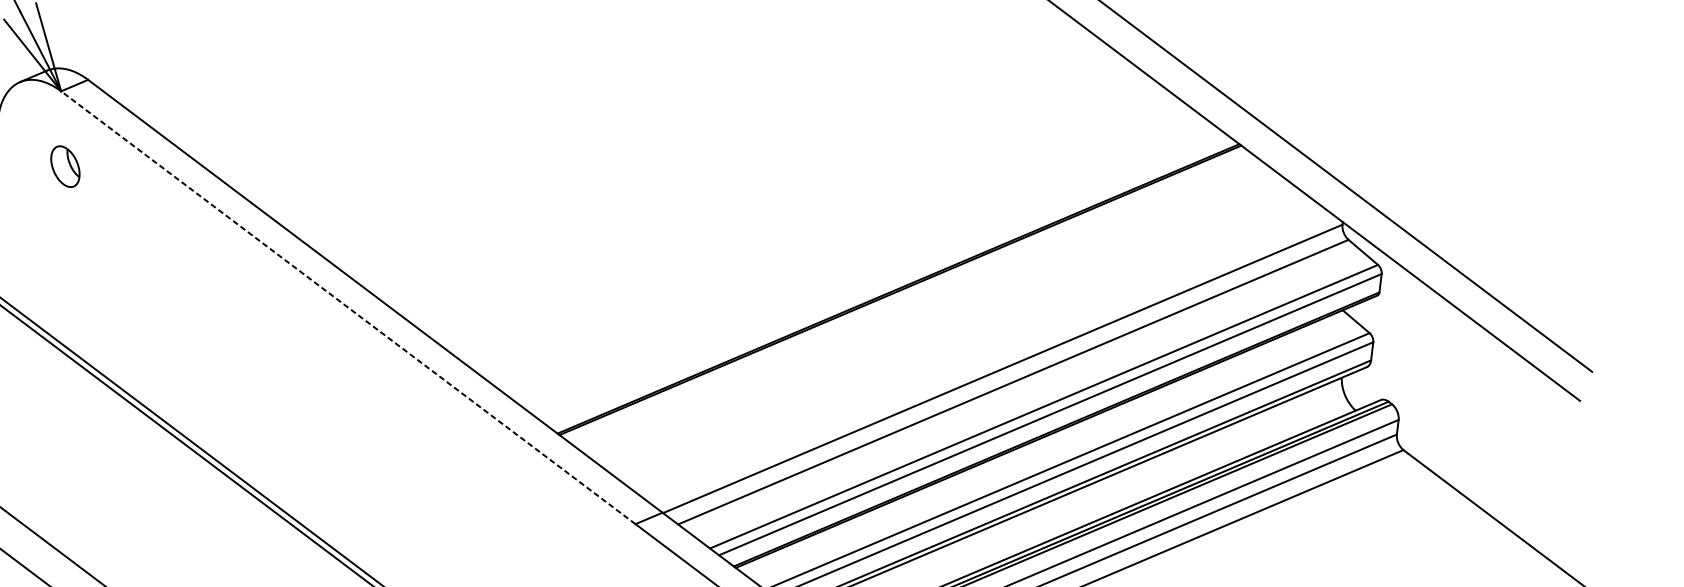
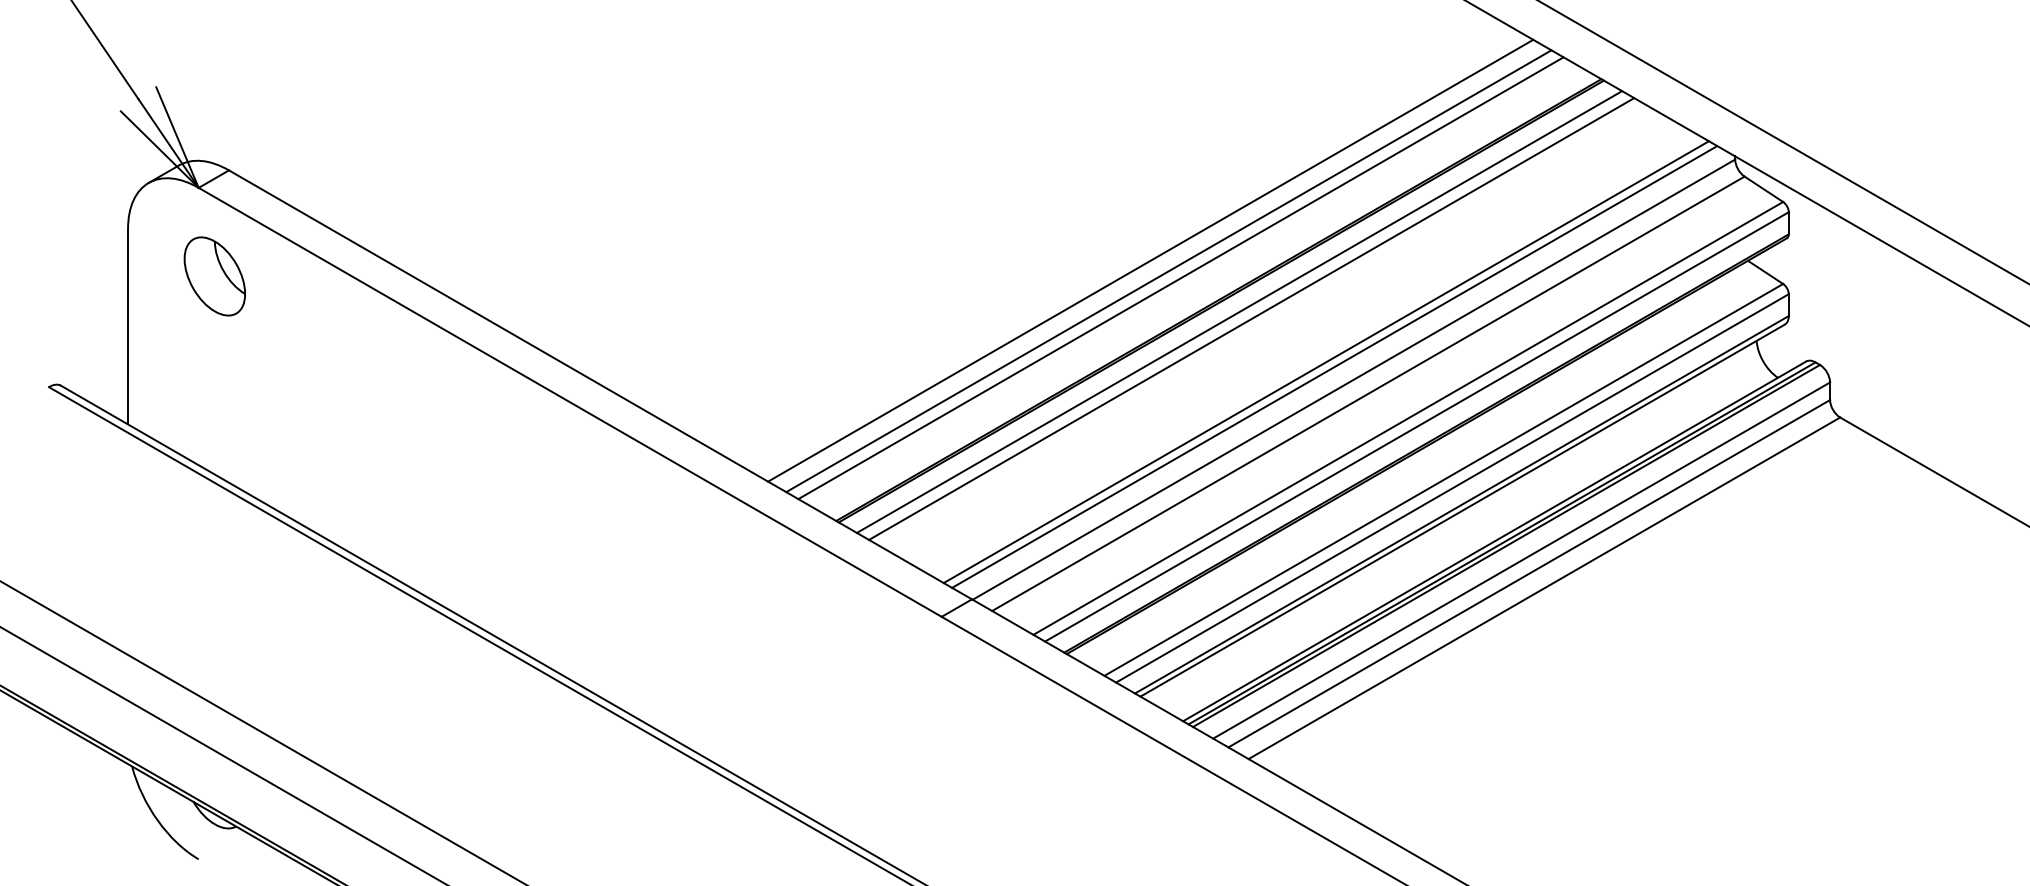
part: (65, 166) -> (214, 276), size x1.67
line: (845, 248) -> (1150, 260), added
line: (859, 259) -> (1168, 271), added
line: (868, 267) -> (1180, 278), added
line: (914, 300) -> (1239, 311), added
line: (348, 307) -> (570, 402), dashed -> solid
line: (923, 307) -> (1251, 318), added
line: (980, 351) -> (1325, 362), added
line: (987, 355) -> (1334, 366), added

